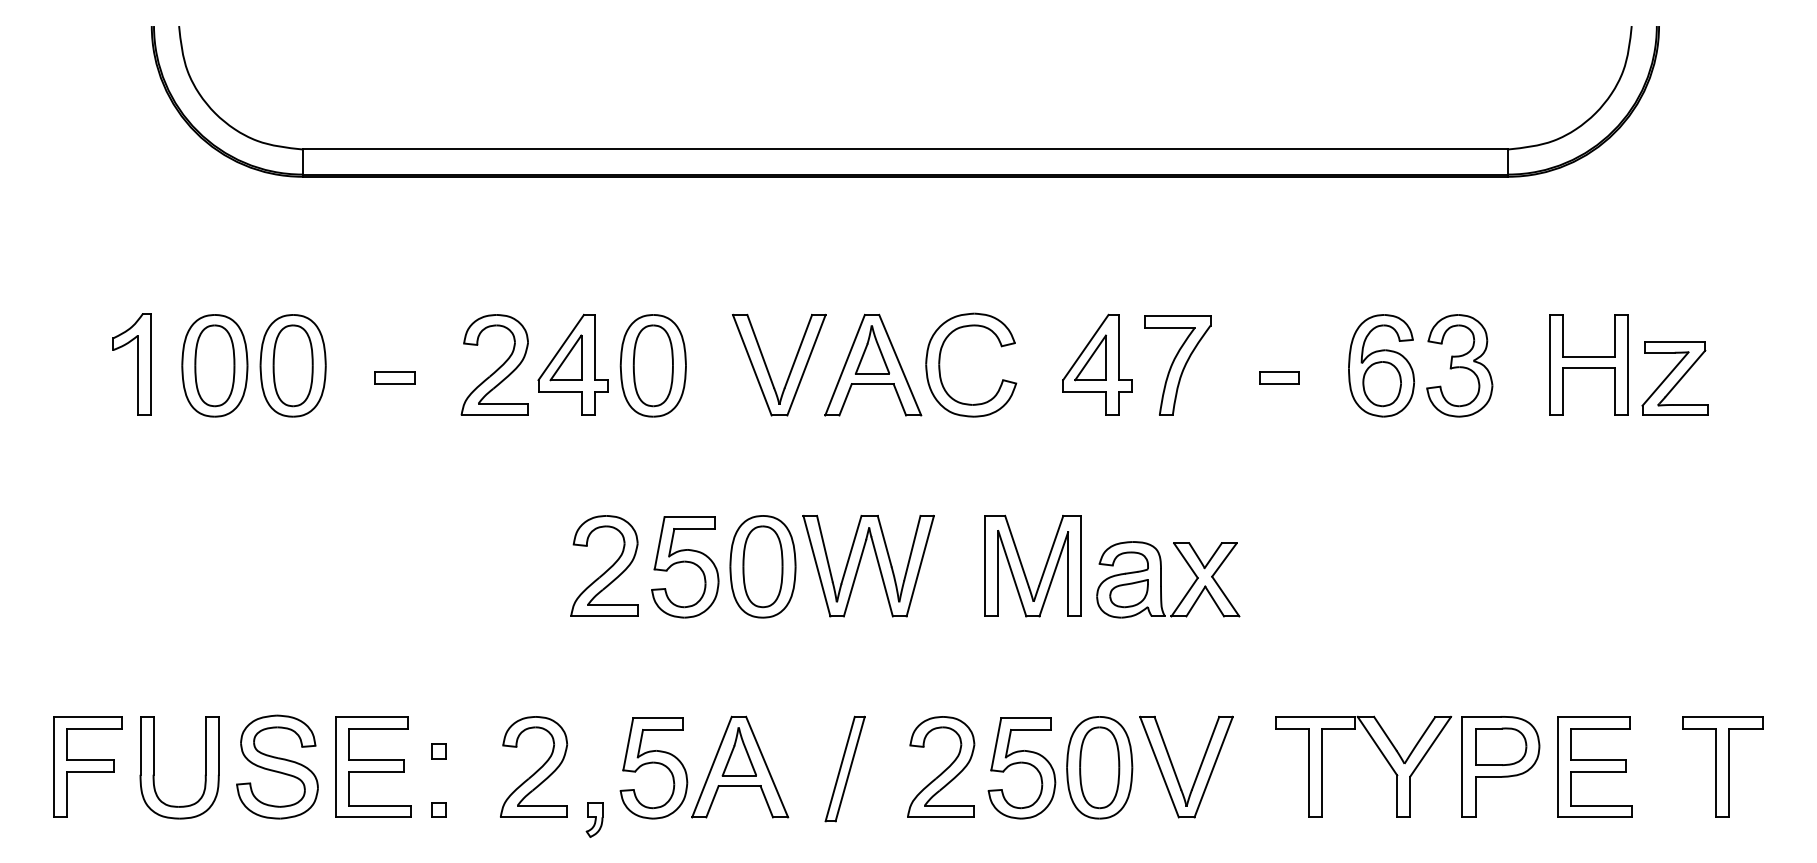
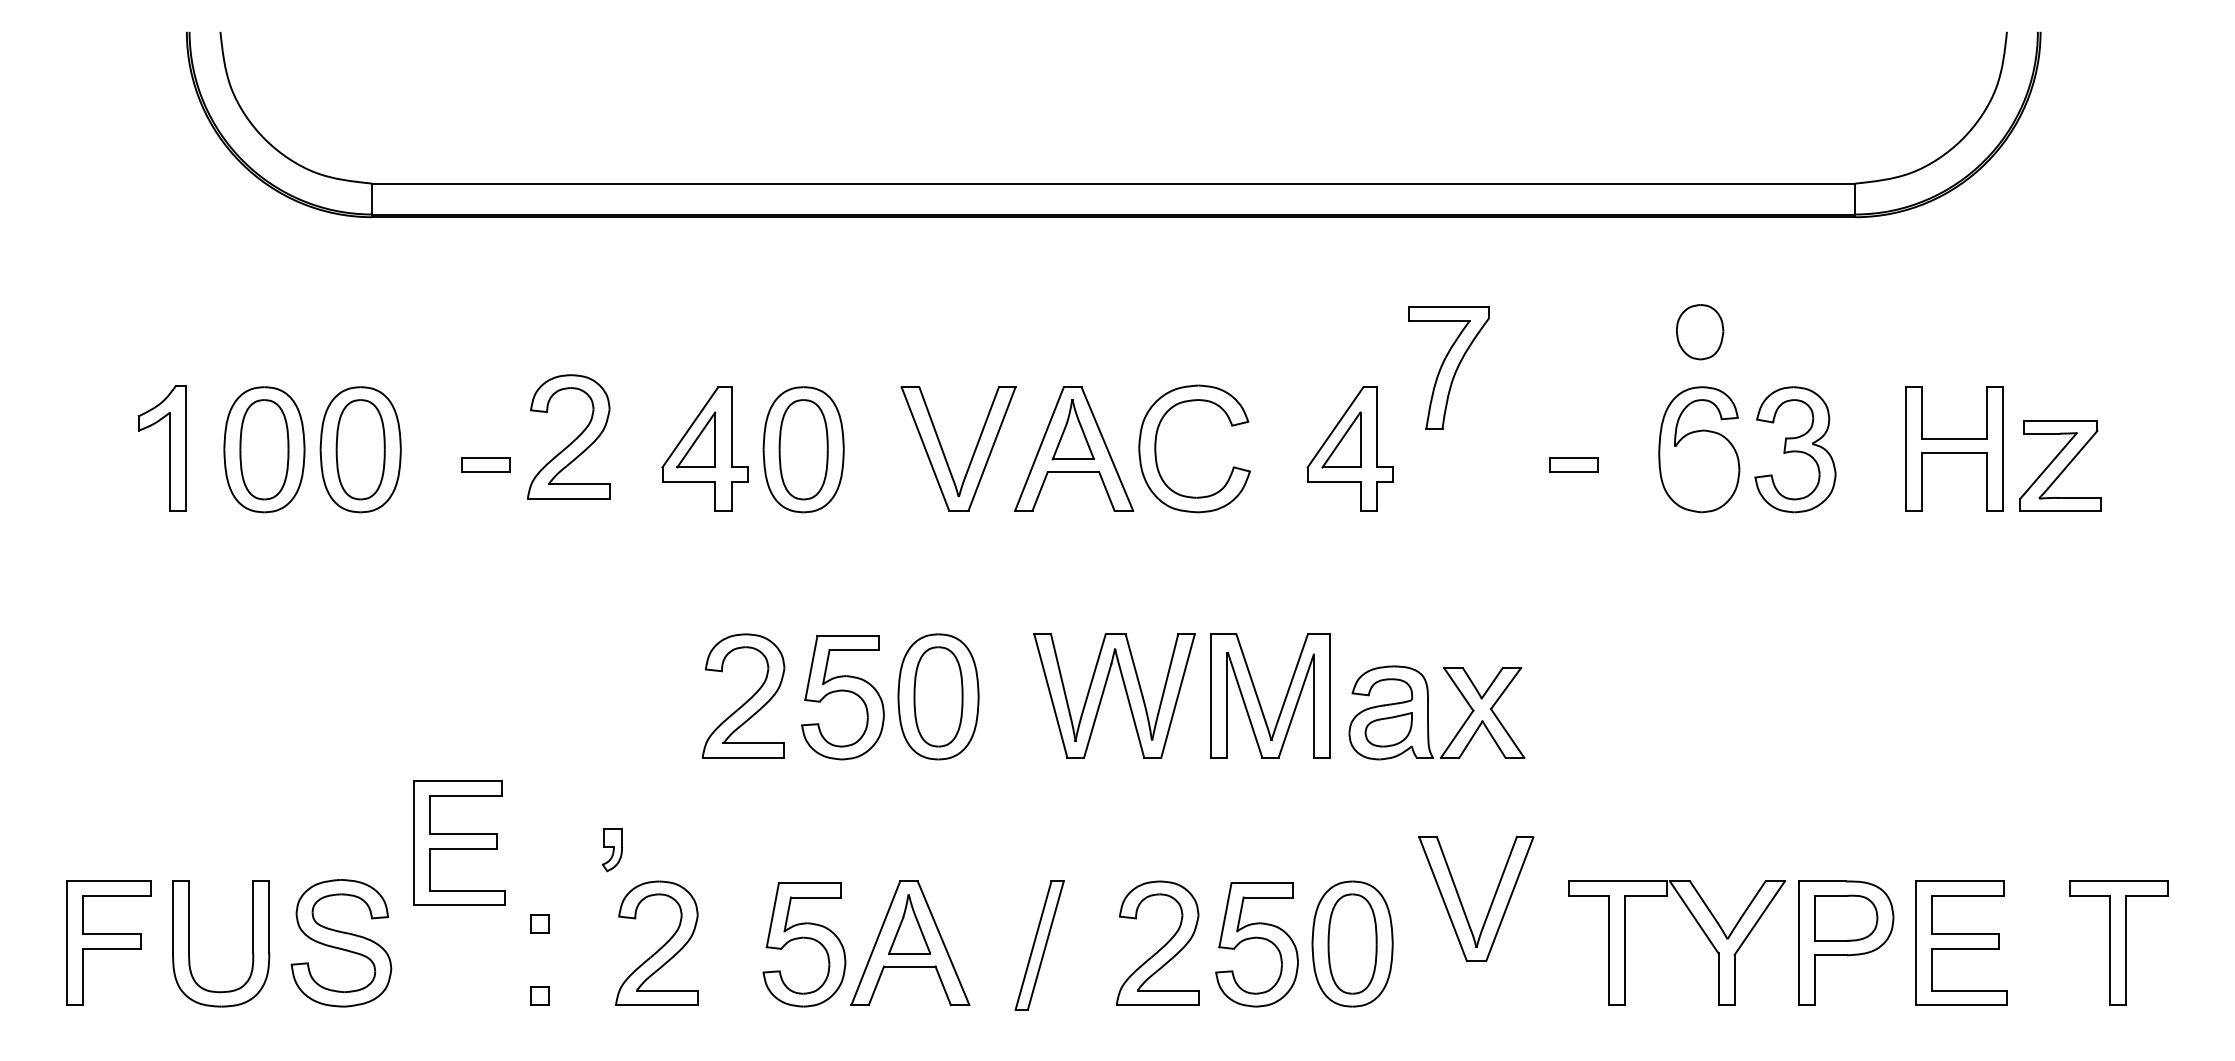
part: (1177, 365) -> (1448, 367), moved
part: (496, 369) -> (570, 442), moved
part: (1382, 384) -> (1700, 332), moved
part: (860, 562) -> (1104, 691), moved
part: (373, 766) -> (459, 842), moved
part: (1175, 770) -> (1462, 903), moved
part: (593, 820) -> (611, 850), moved

